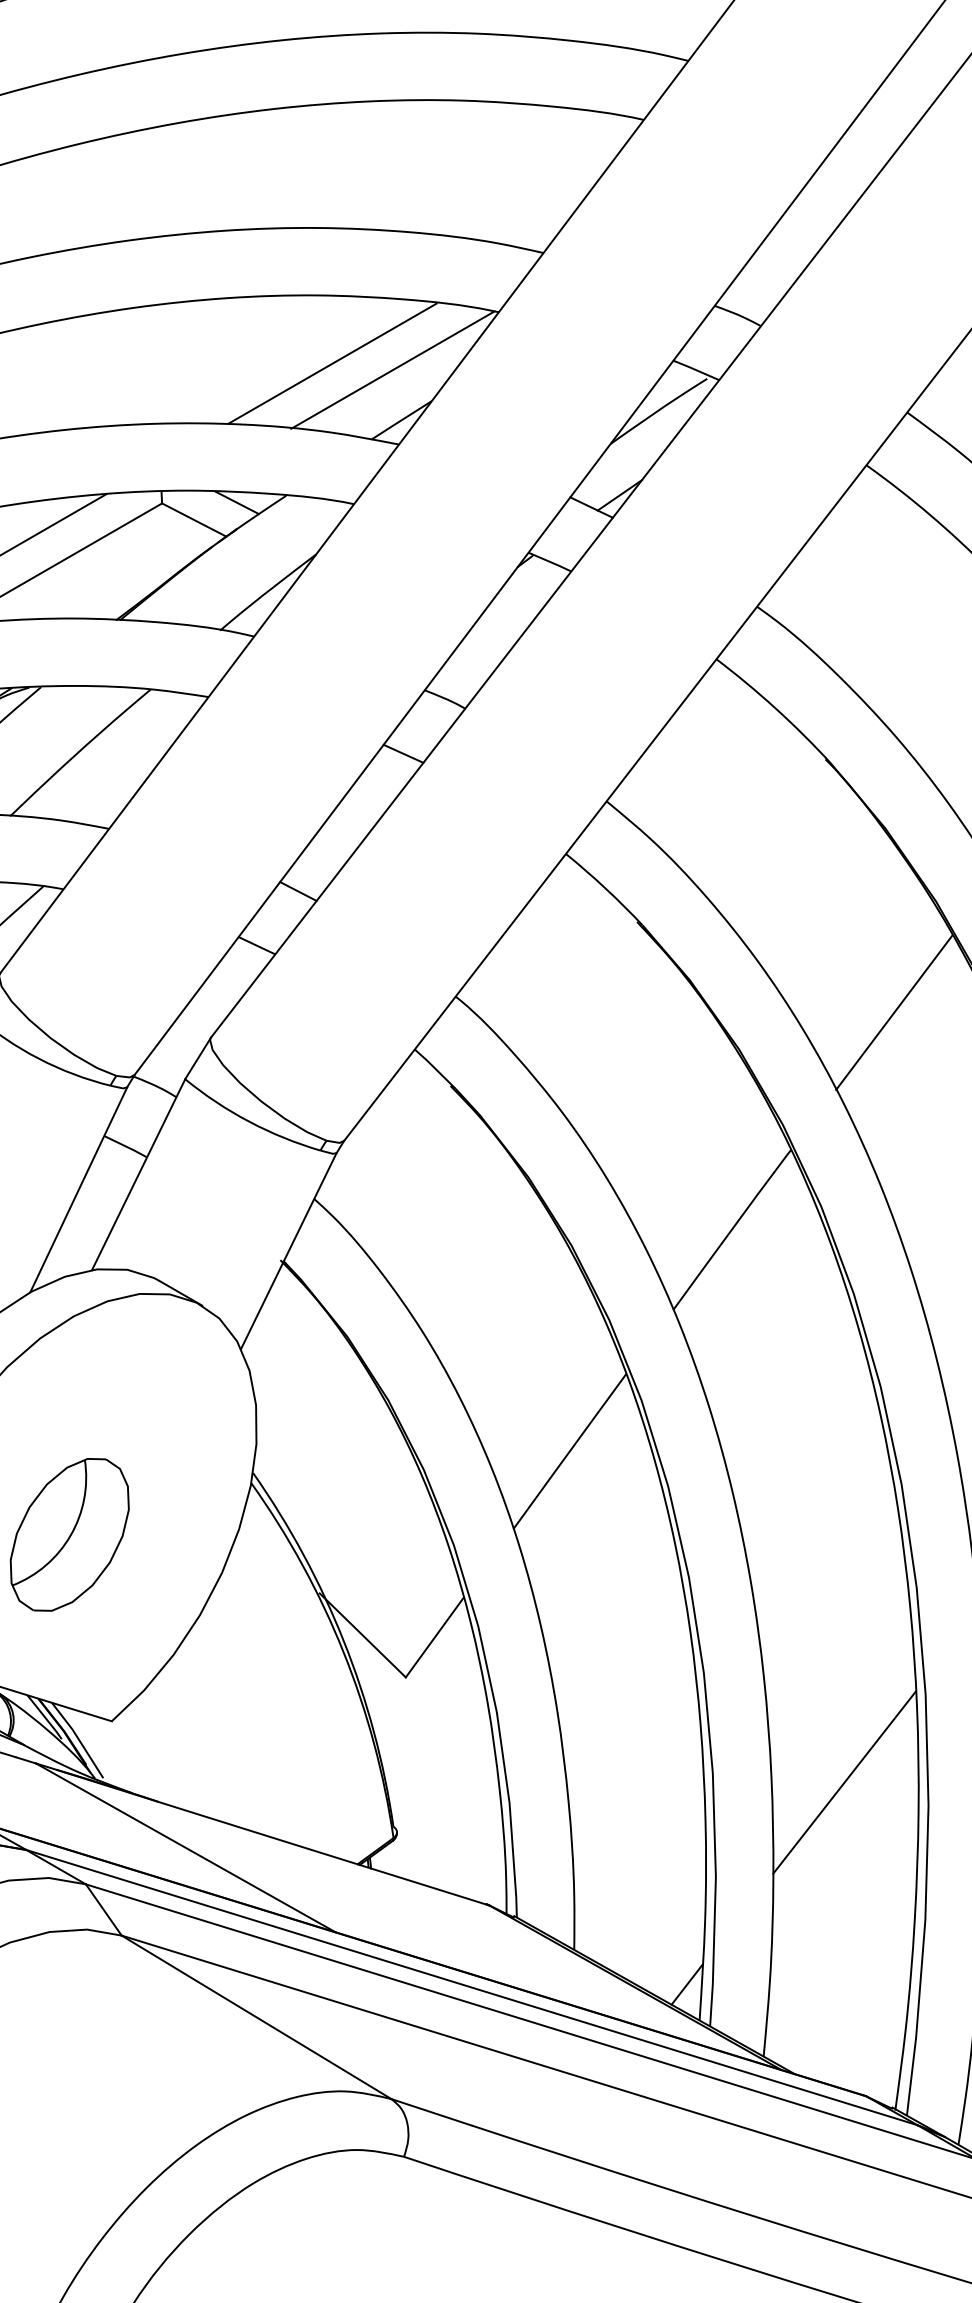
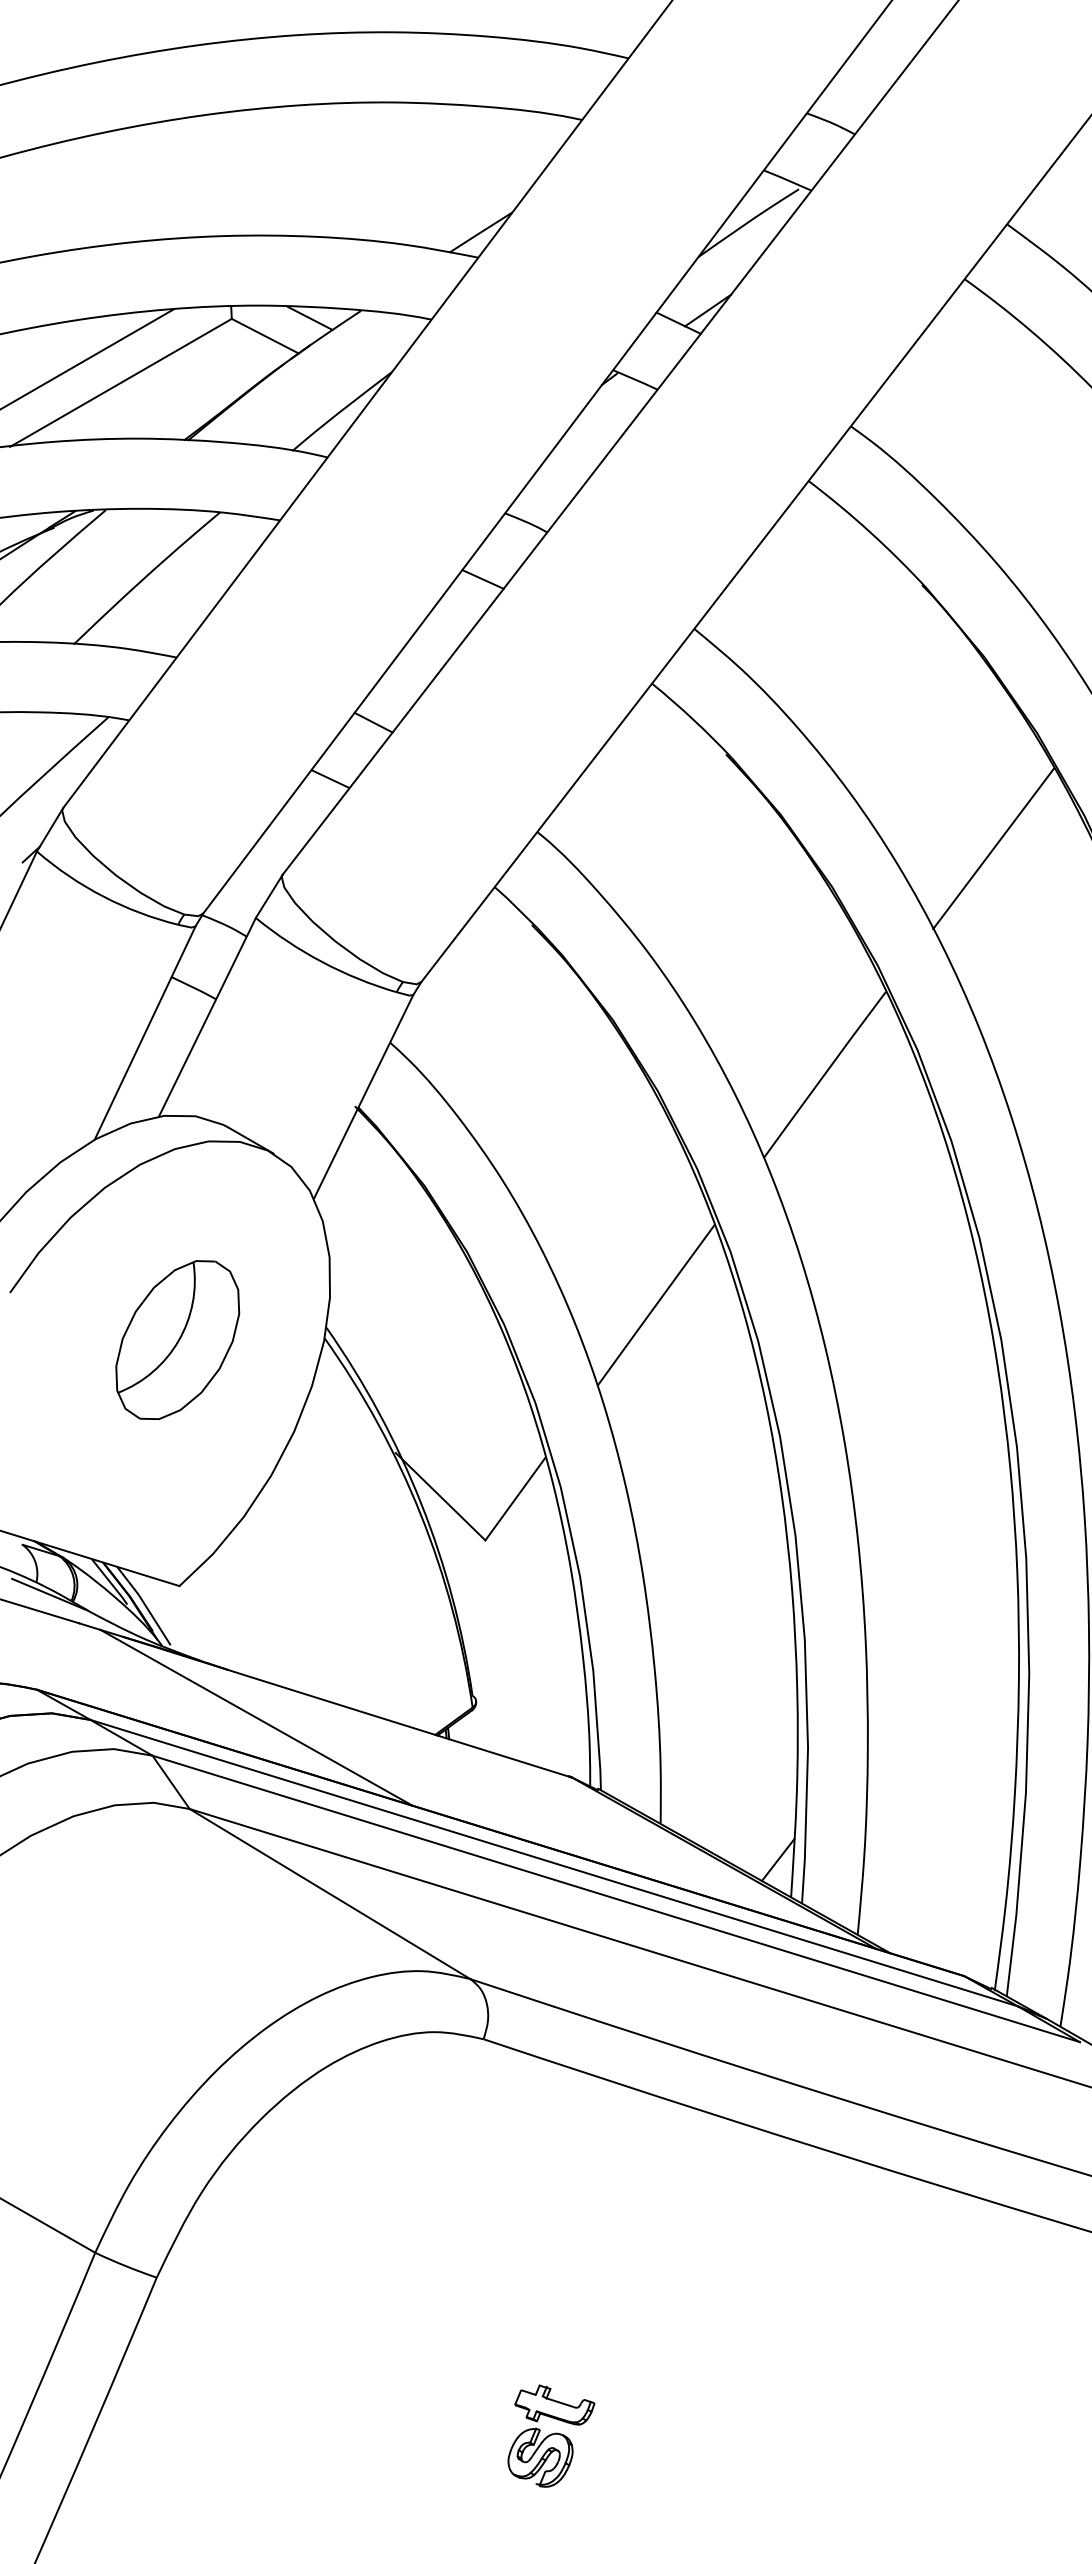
line: (331, 363) -> (408, 173), removed
line: (392, 370) -> (471, 180), removed
part: (69, 1534) -> (177, 1339), moved
line: (844, 1782) -> (941, 1649), removed

